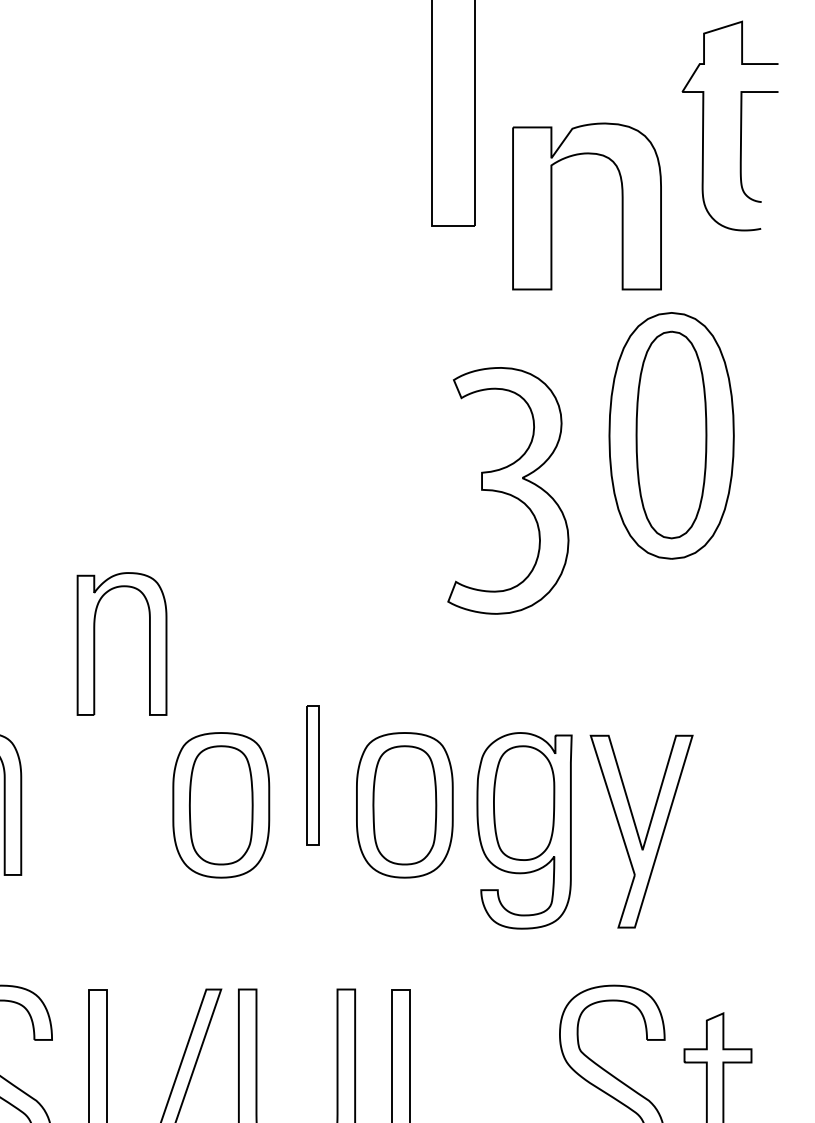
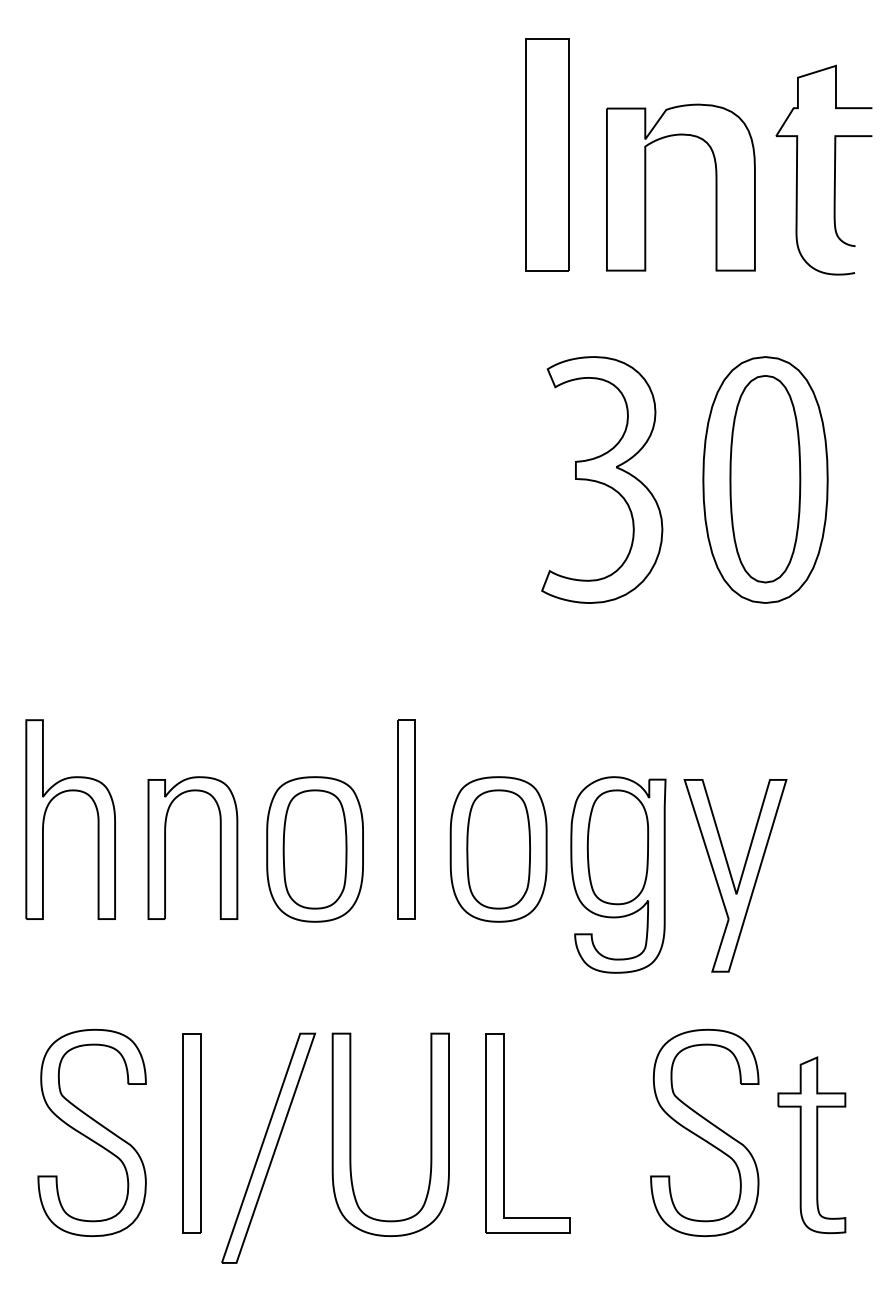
part: (552, 206) -> (646, 187), moved
part: (508, 490) -> (602, 479), moved
part: (94, 643) -> (165, 847), moved
part: (312, 775) -> (406, 819), size x1.43

